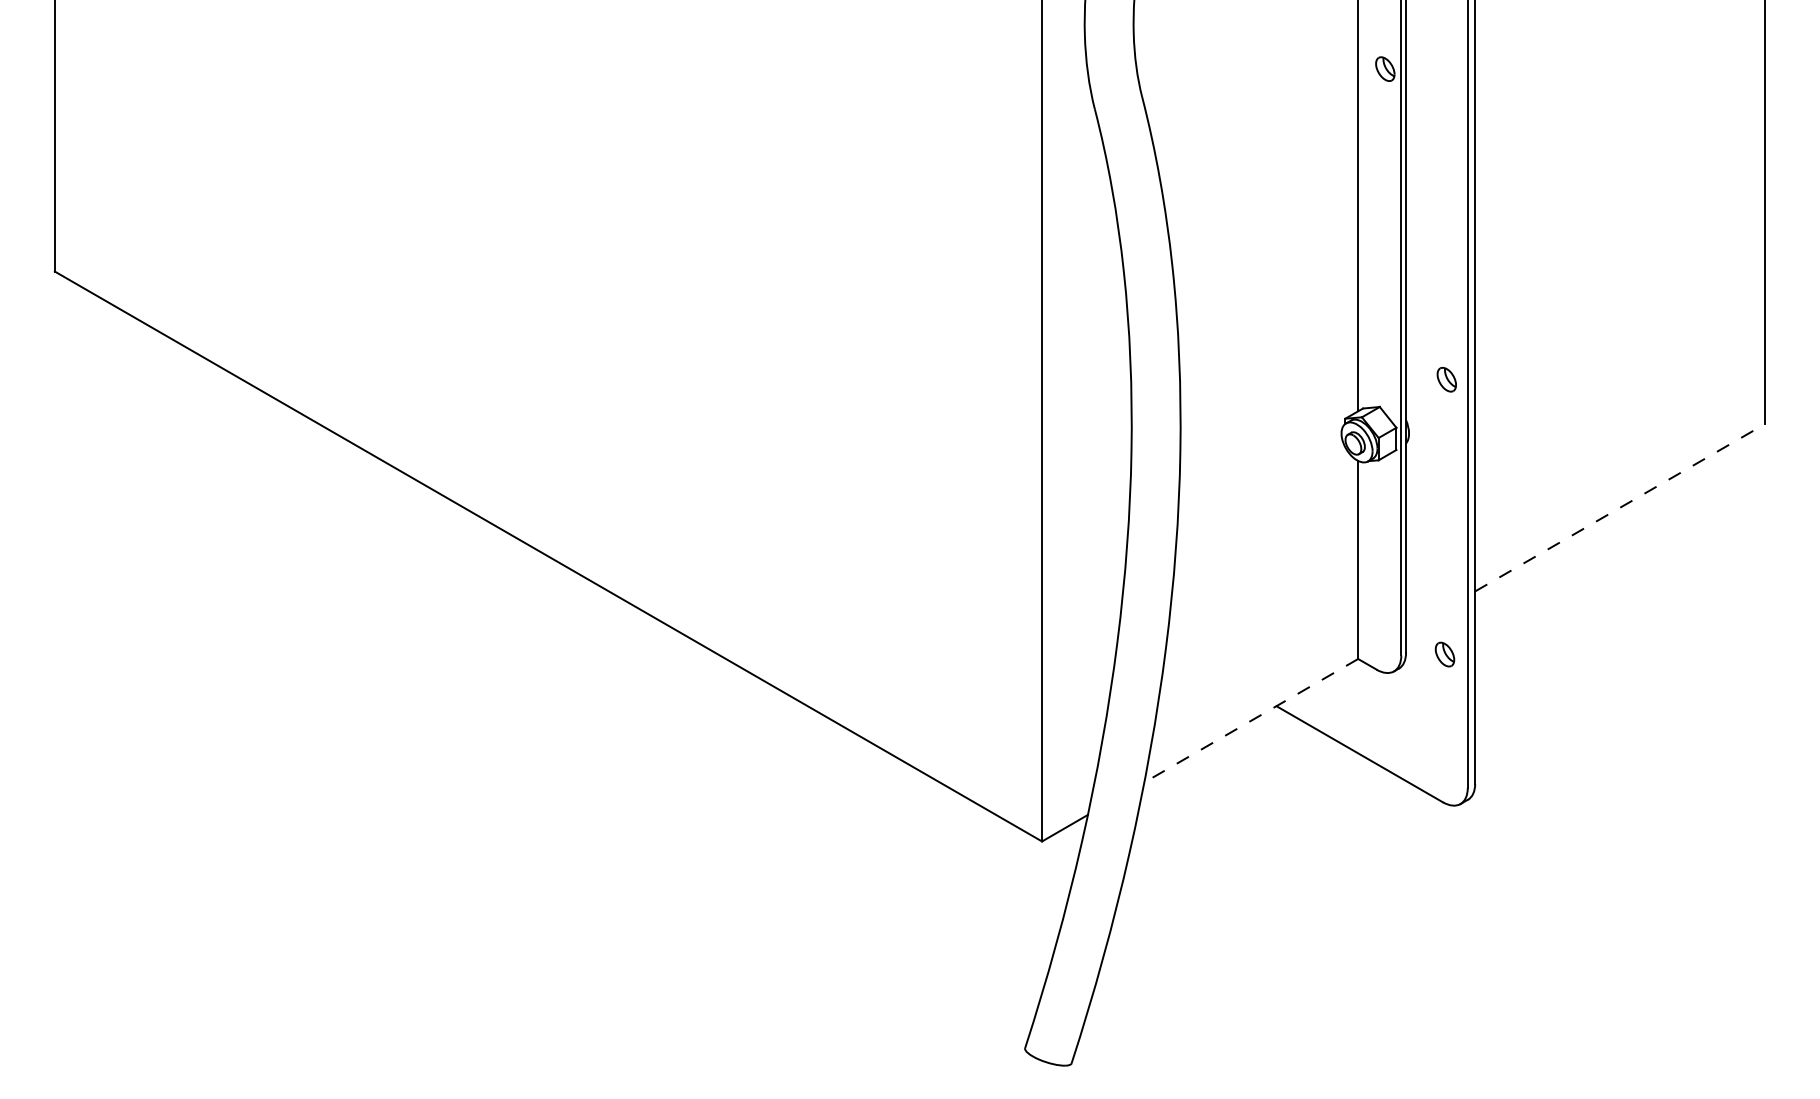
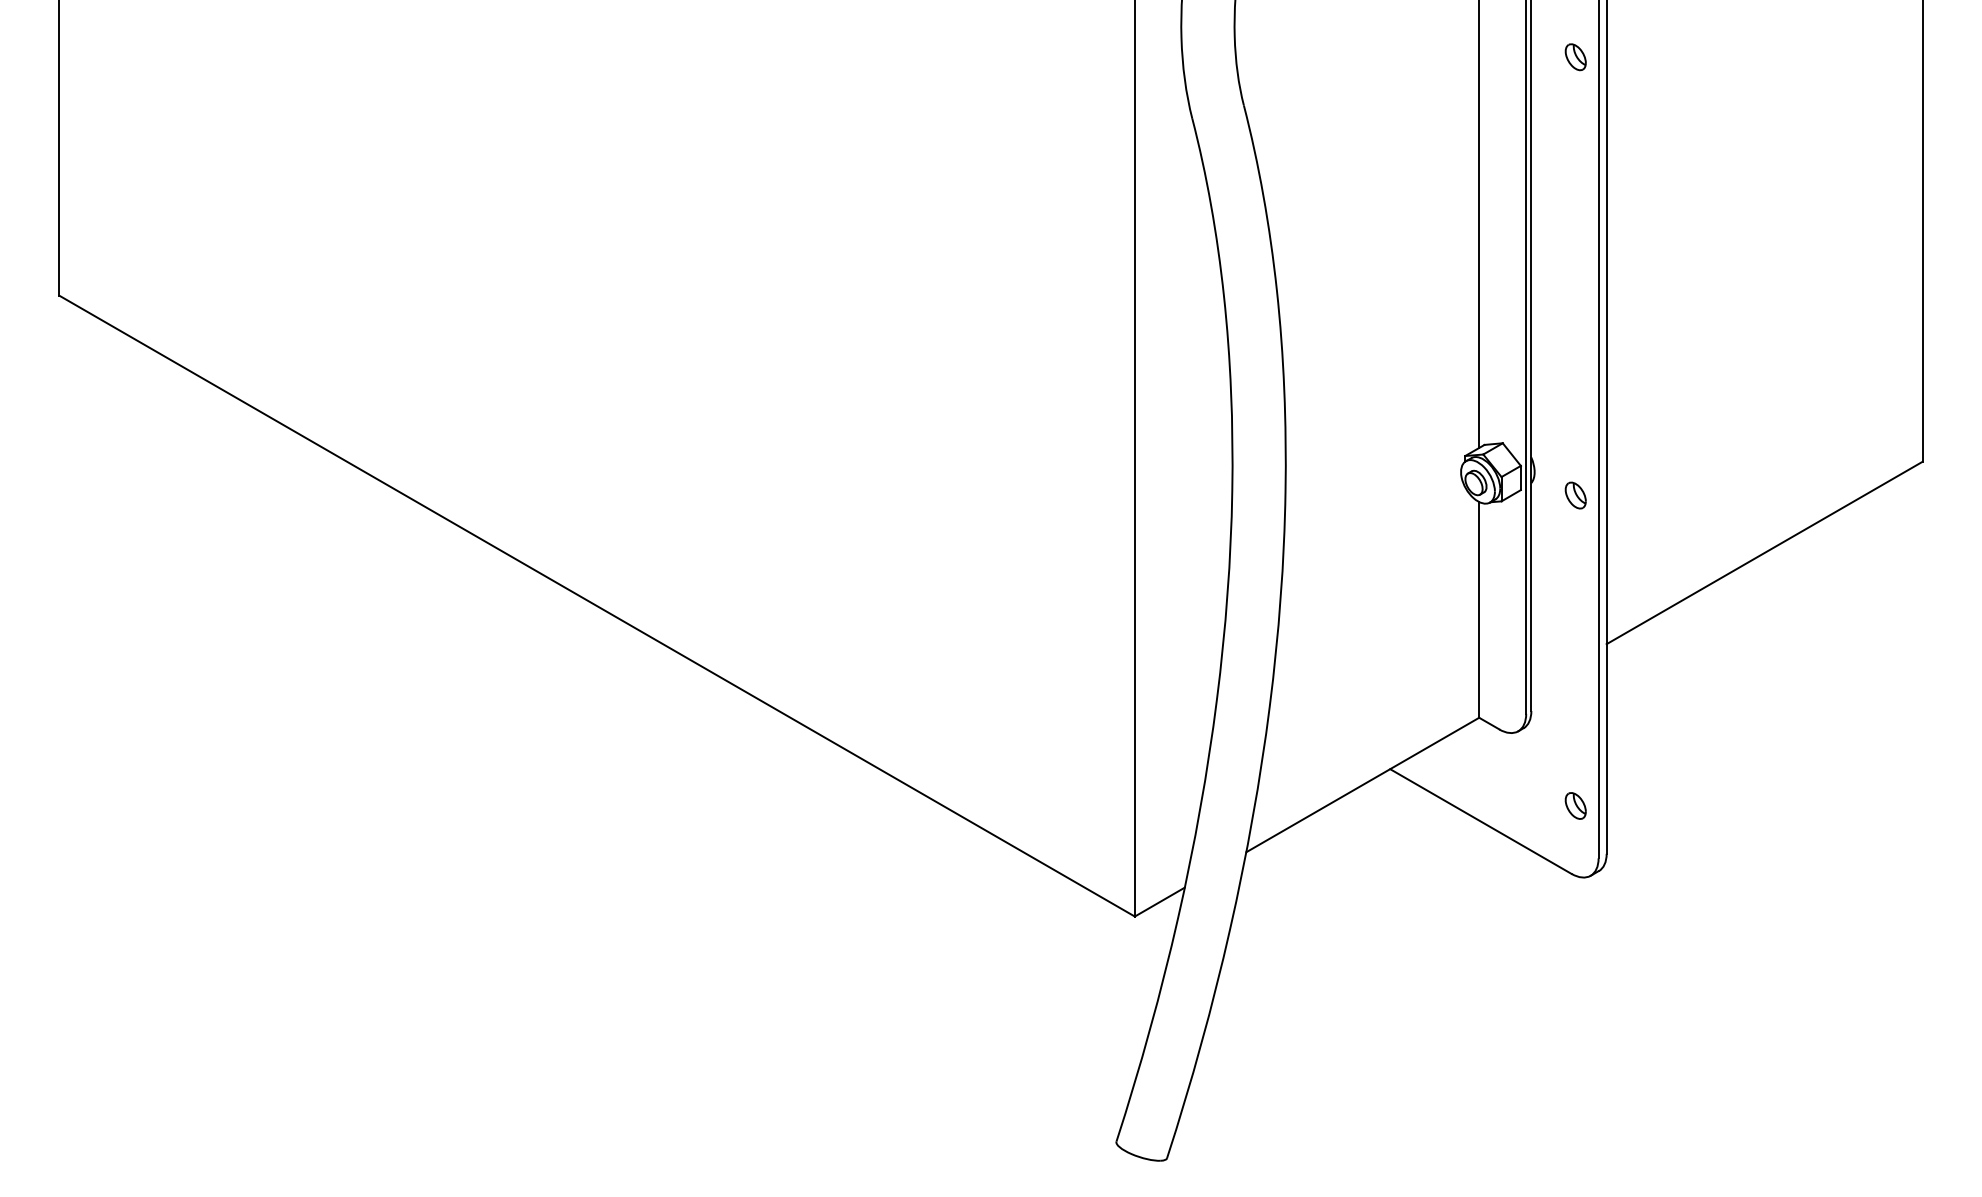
part: (1385, 69) -> (1575, 57), moved
part: (1446, 379) -> (1575, 495), moved
line: (1620, 507) -> (1765, 552), dashed -> solid
part: (1444, 654) -> (1575, 805), moved
line: (1251, 721) -> (1362, 785), dashed -> solid

